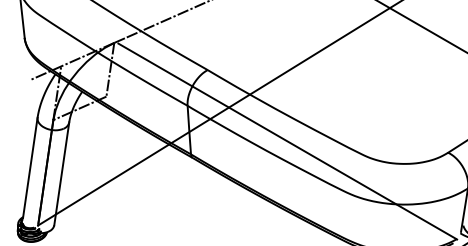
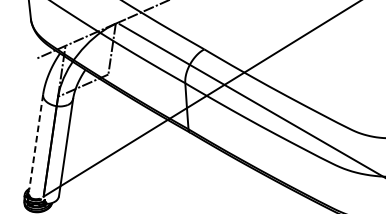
line: (30, 167) -> (36, 141), solid -> dashed

